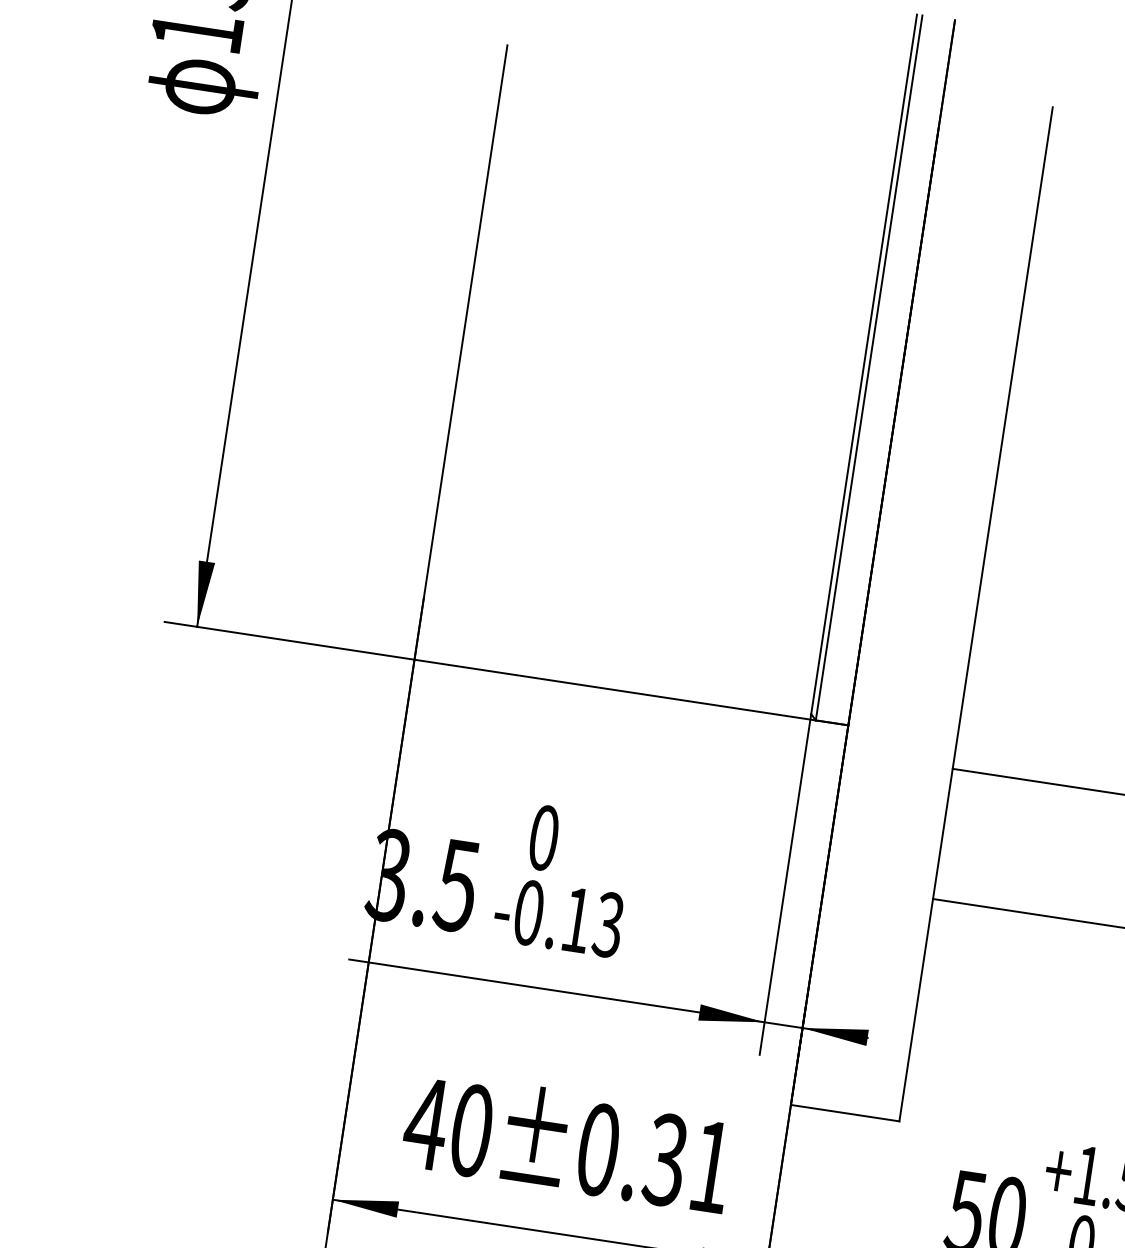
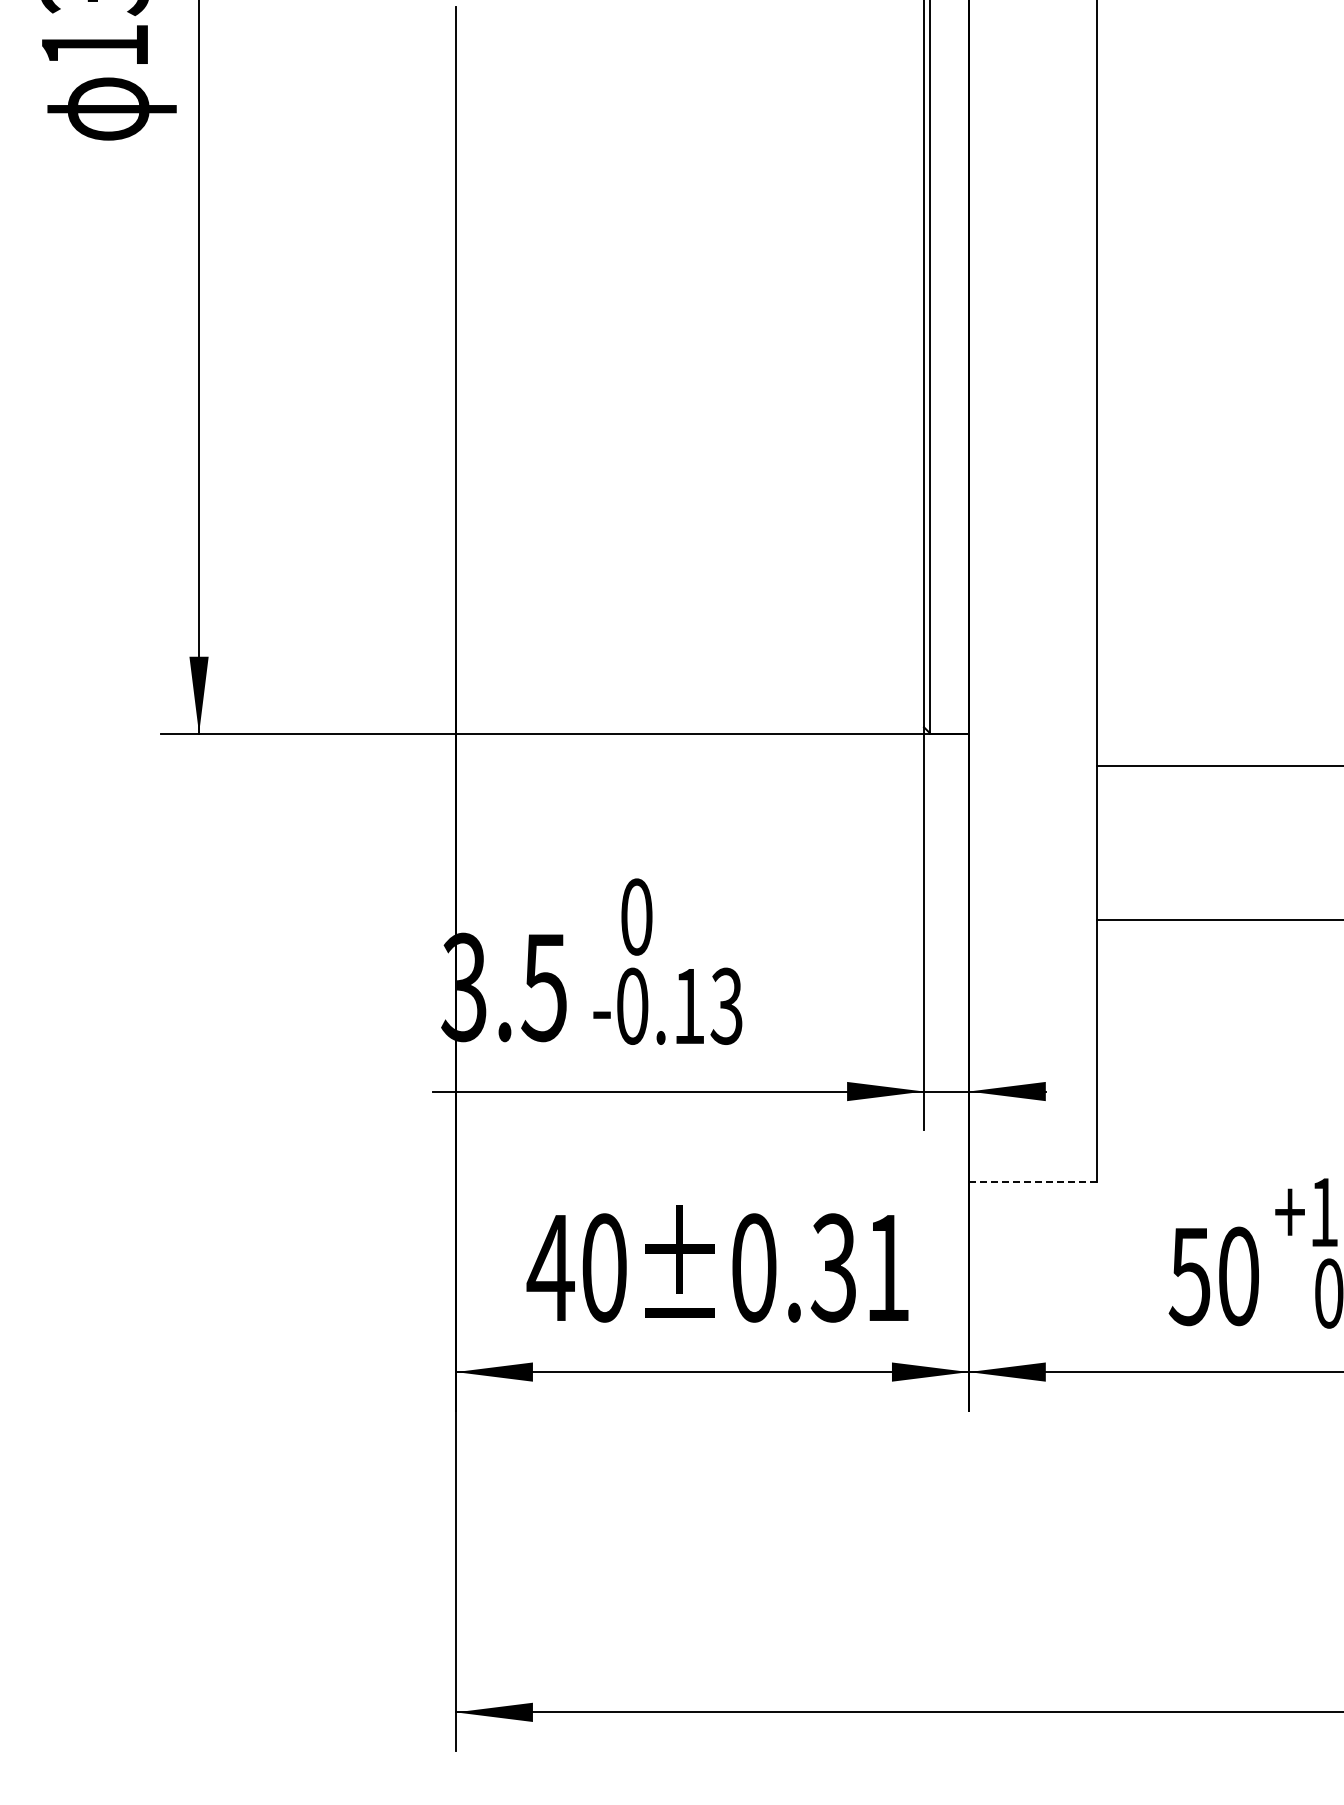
line: (844, 1113) -> (1032, 1182), solid -> dashed

